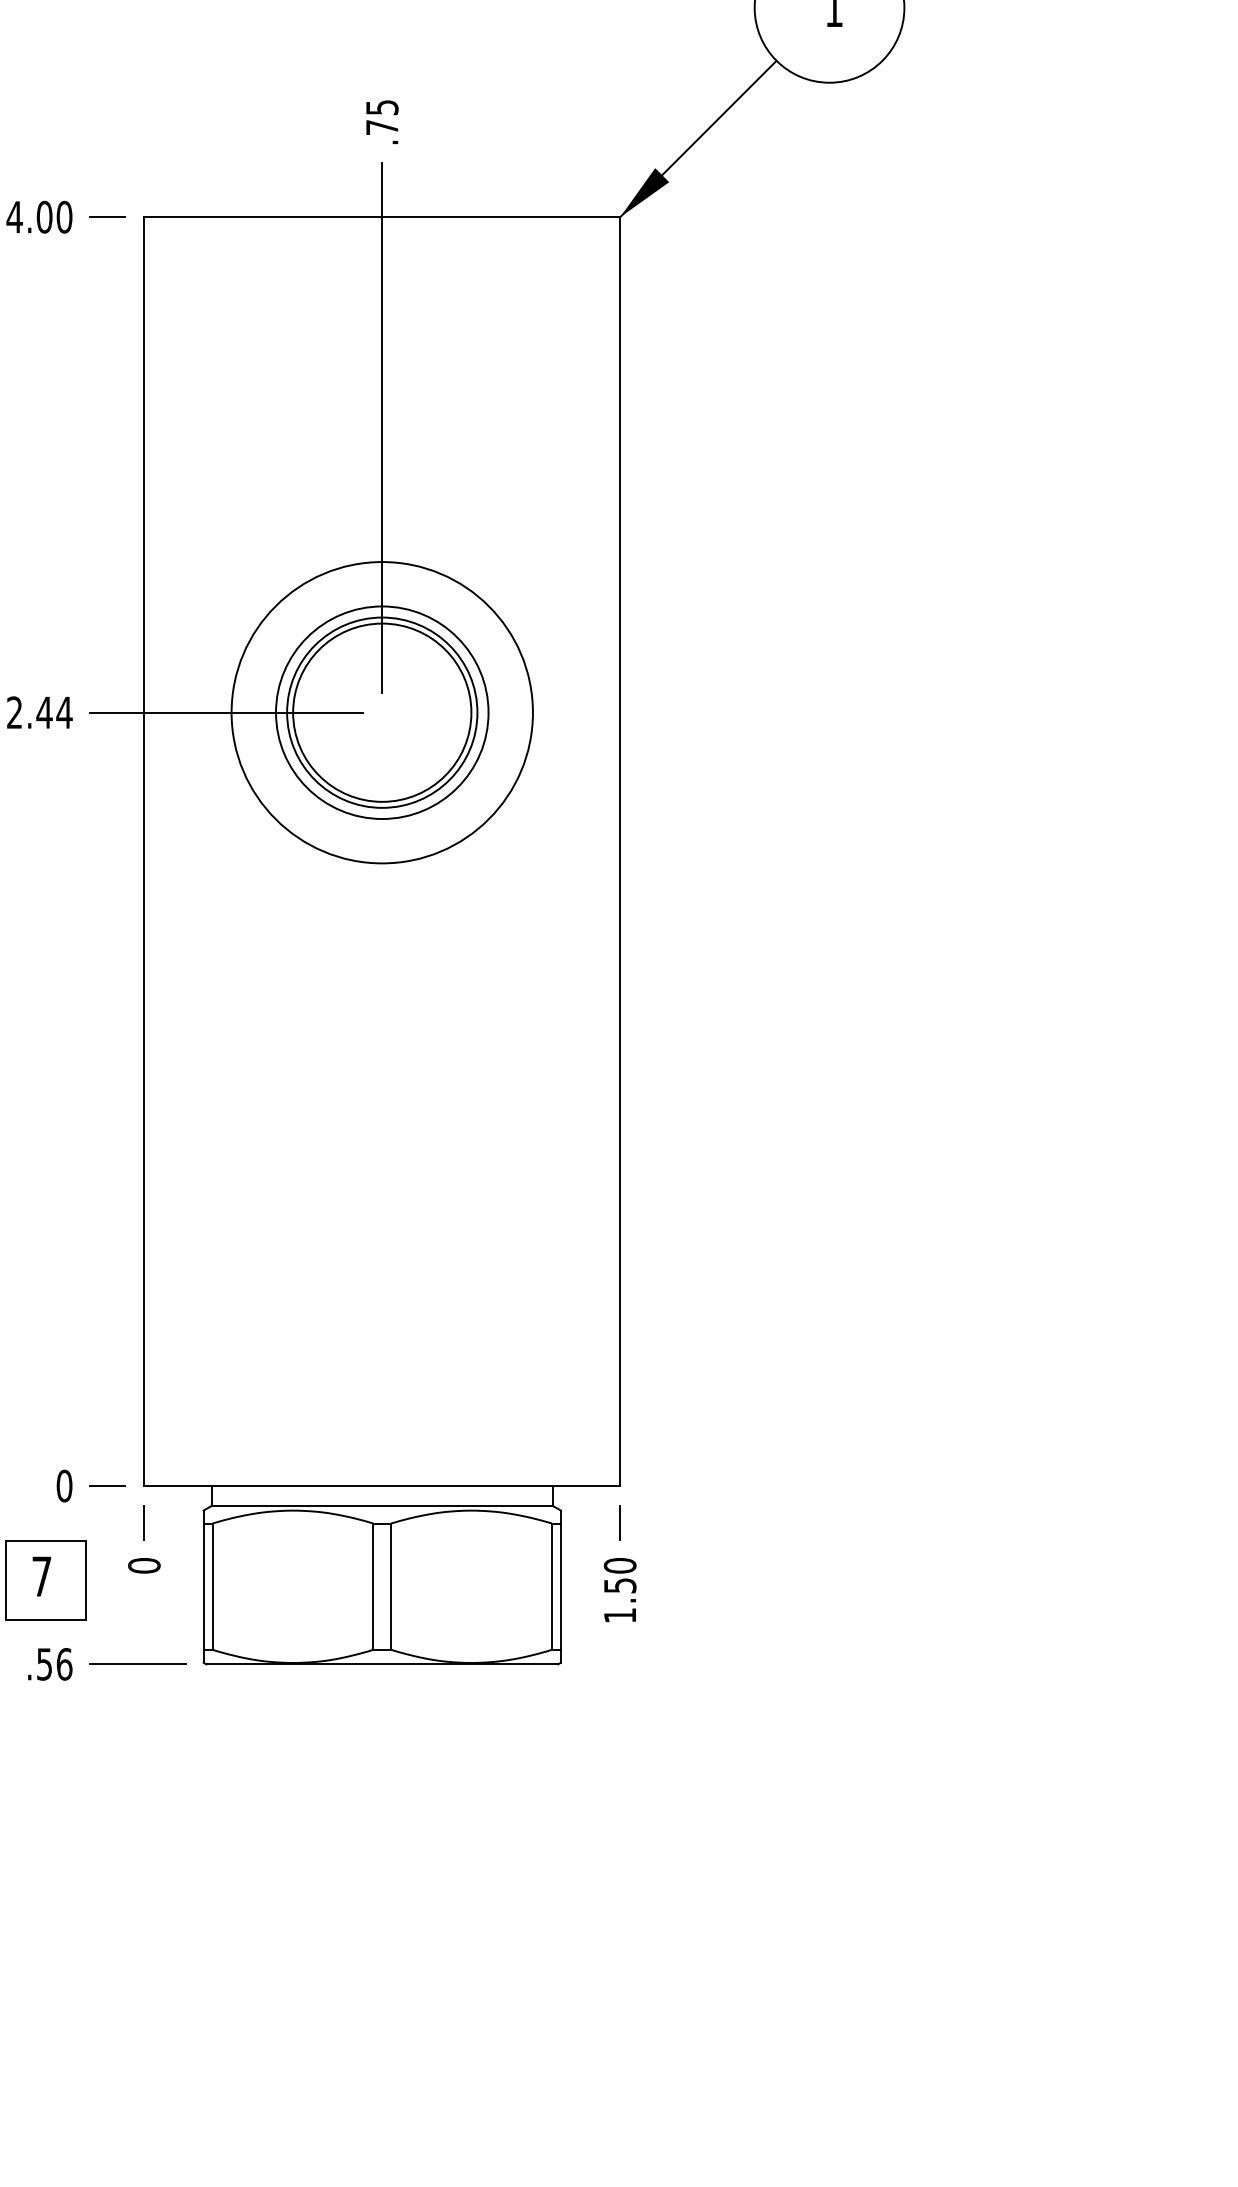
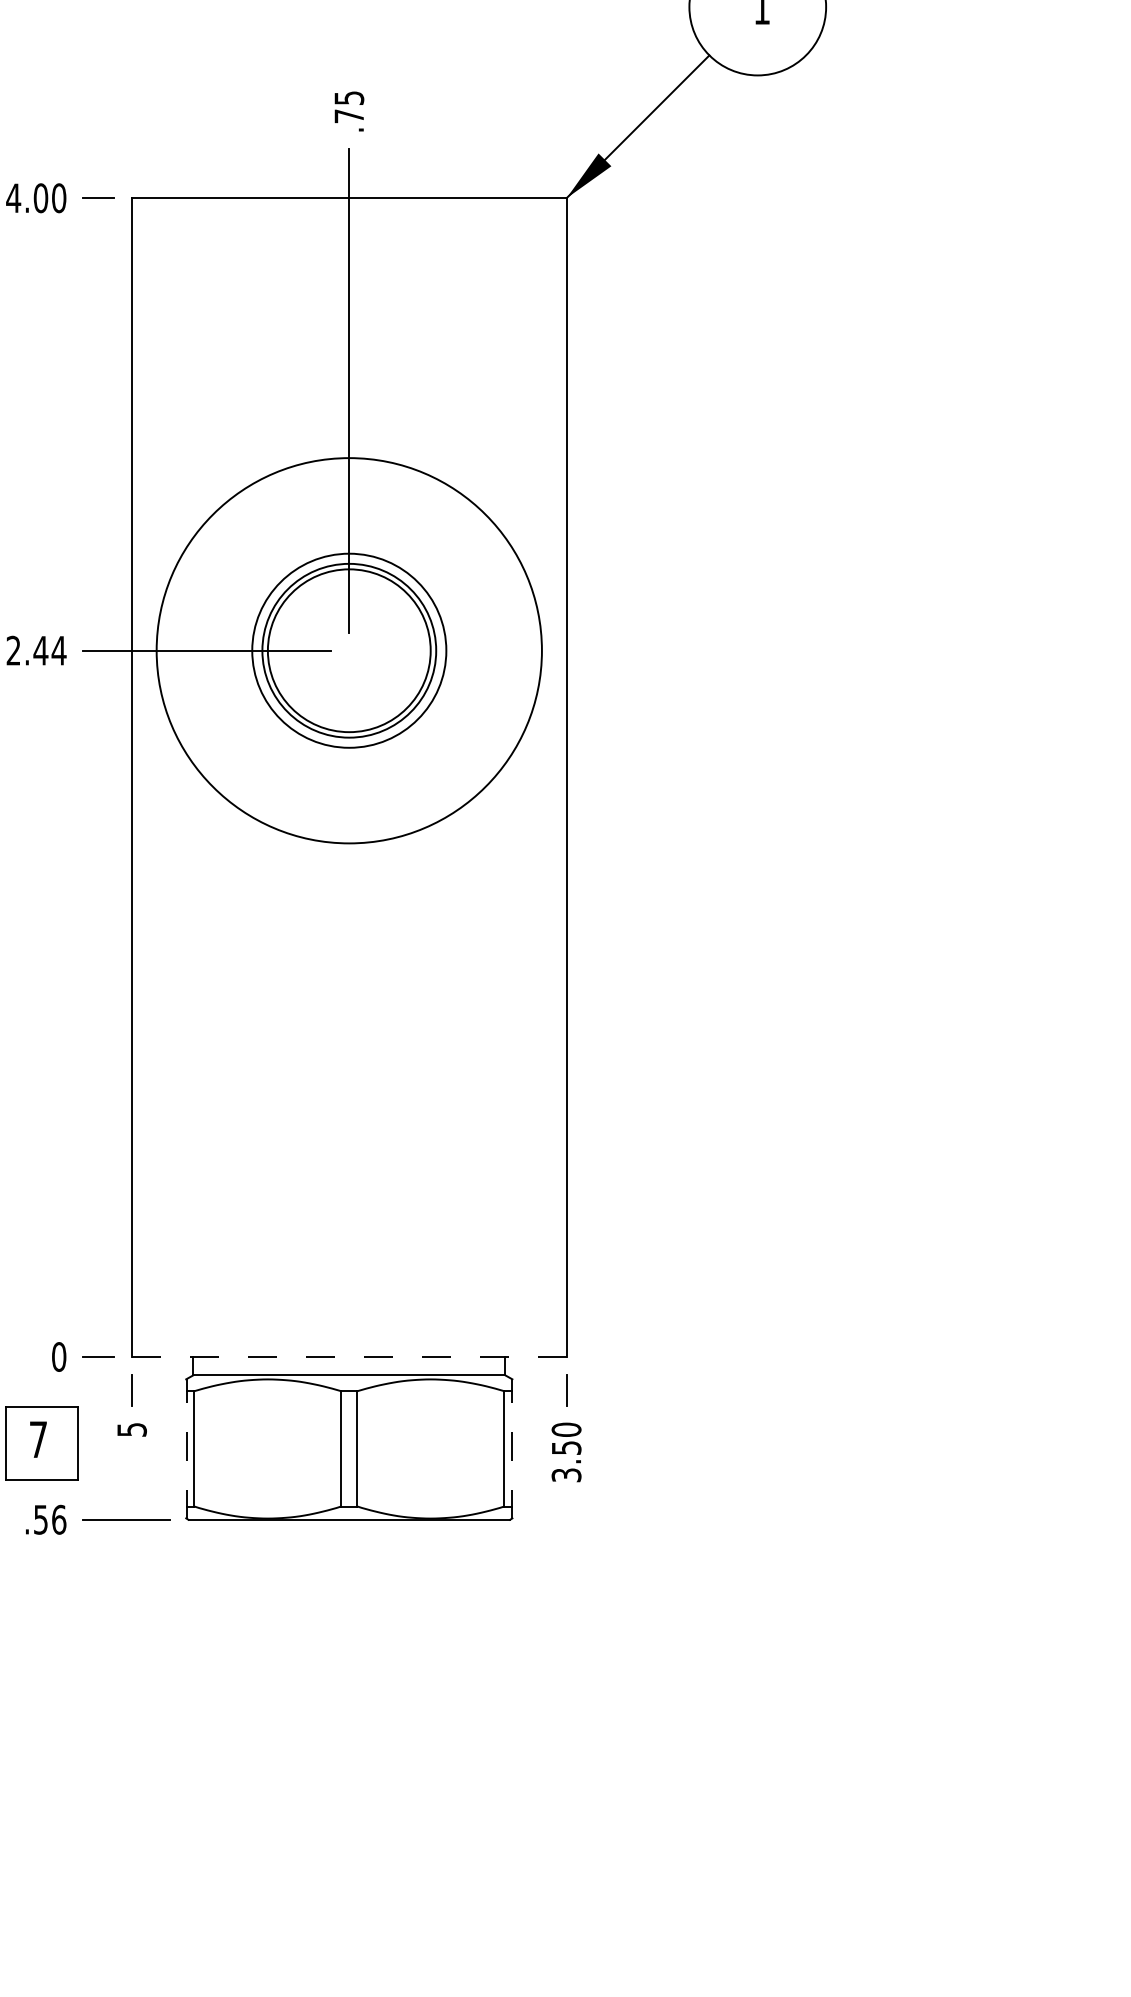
circle: (381, 712) -> (348, 650), size x1.4
line: (382, 1486) -> (349, 1357), solid -> dashed
text: (143, 1565) -> (131, 1429), 0 -> 5
line: (203, 1587) -> (186, 1449), solid -> dashed
line: (560, 1587) -> (512, 1449), solid -> dashed
text: (620, 1615) -> (566, 1475), 1.50 -> 3.50

